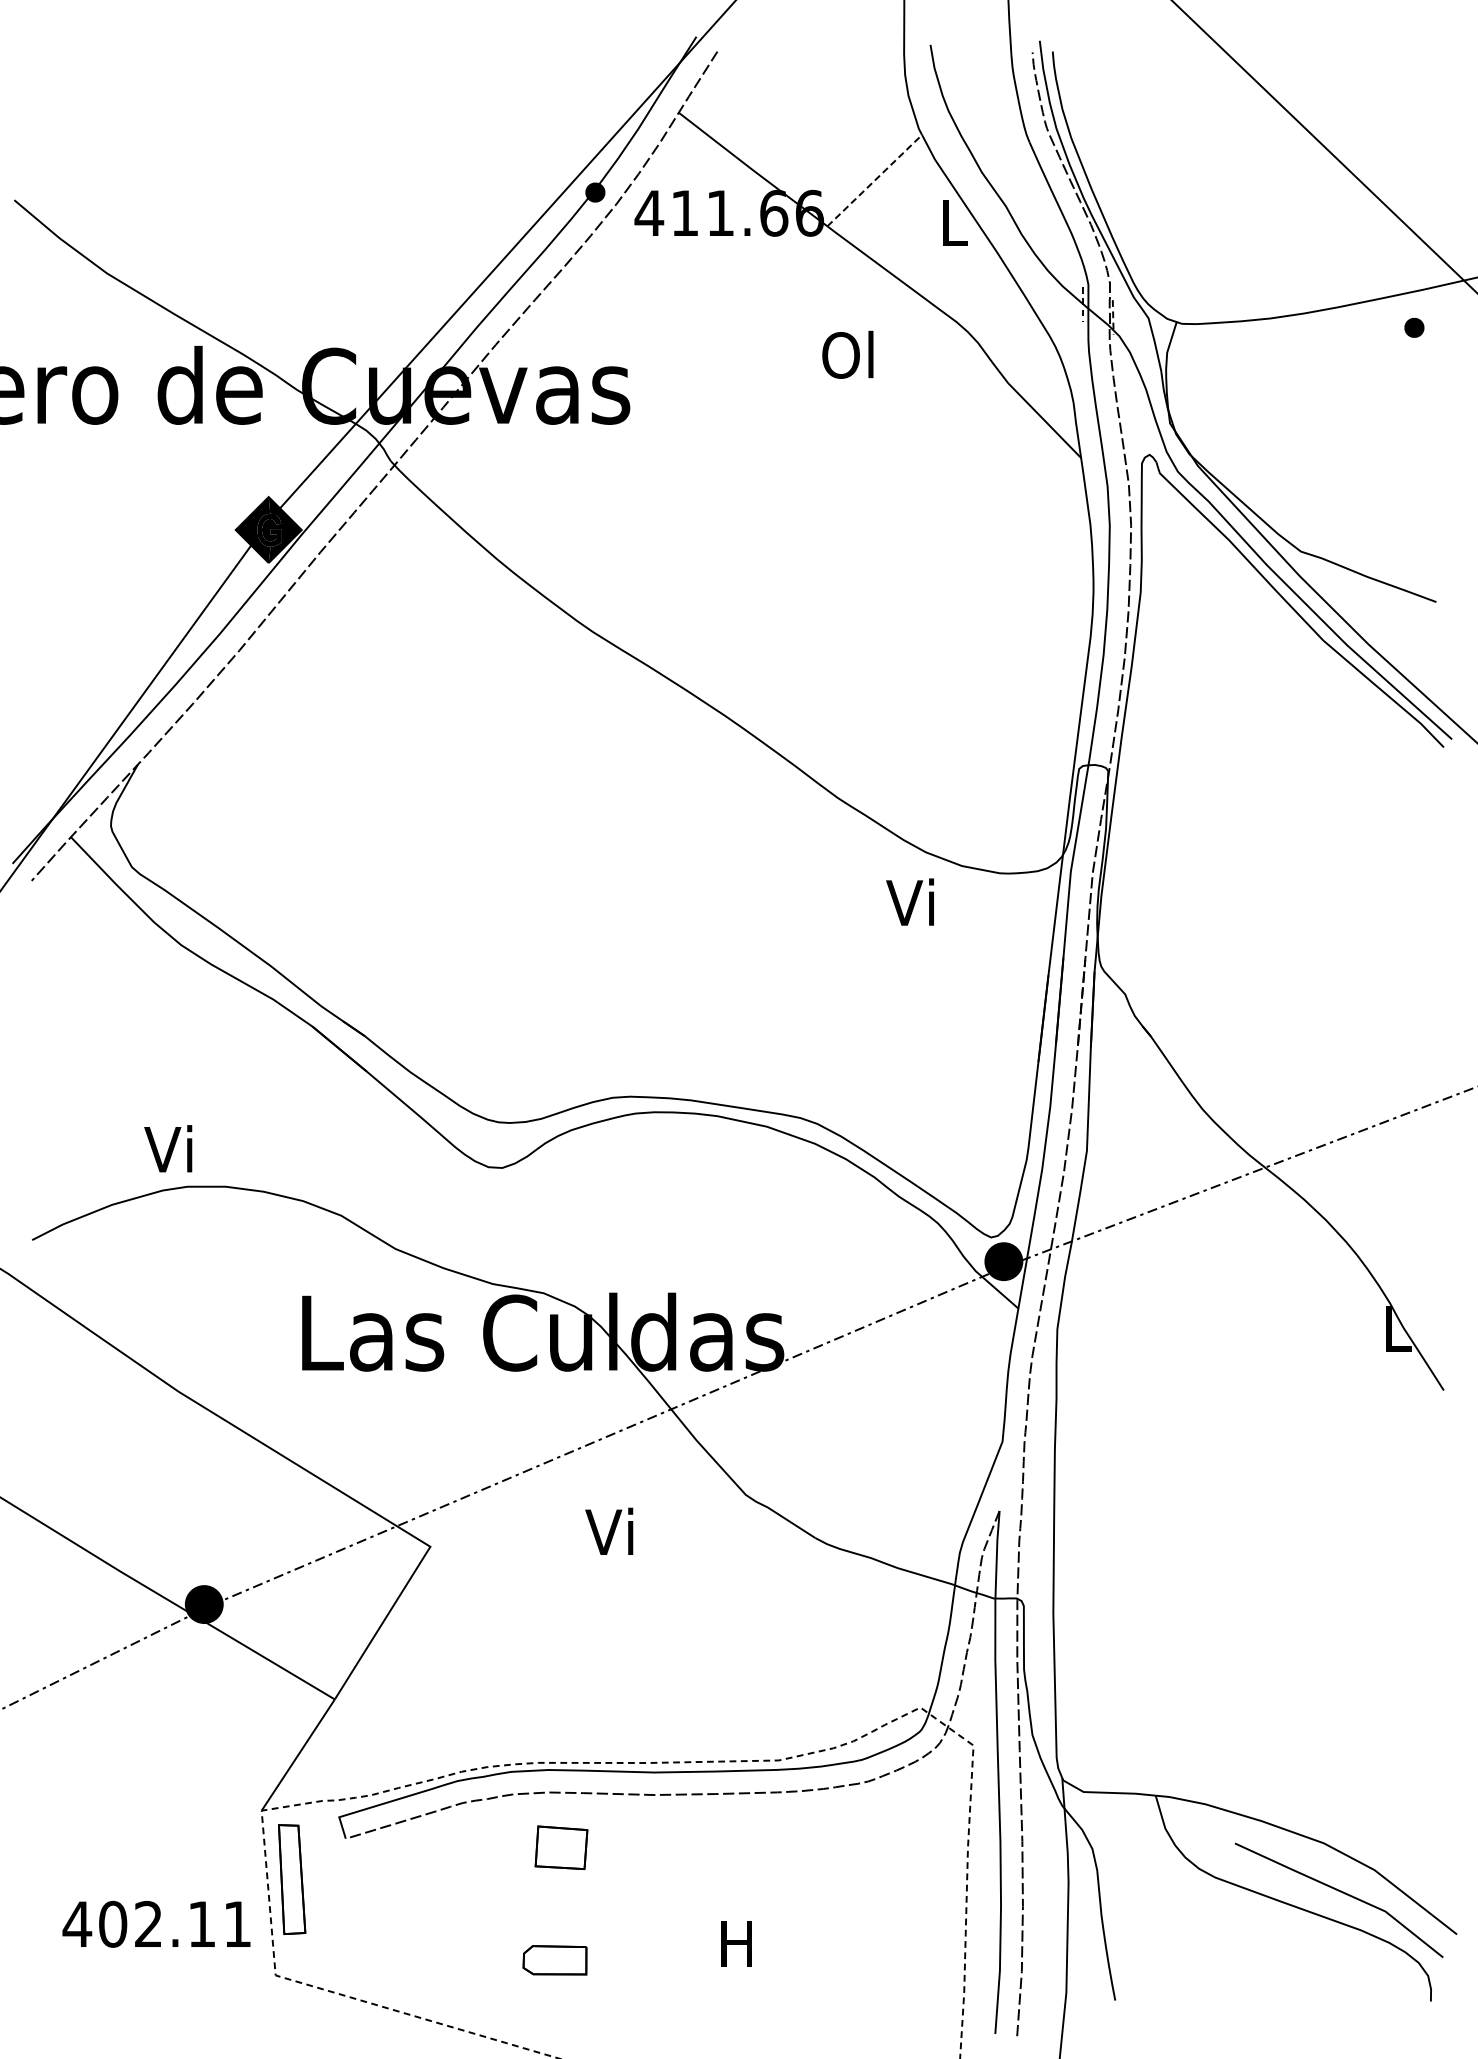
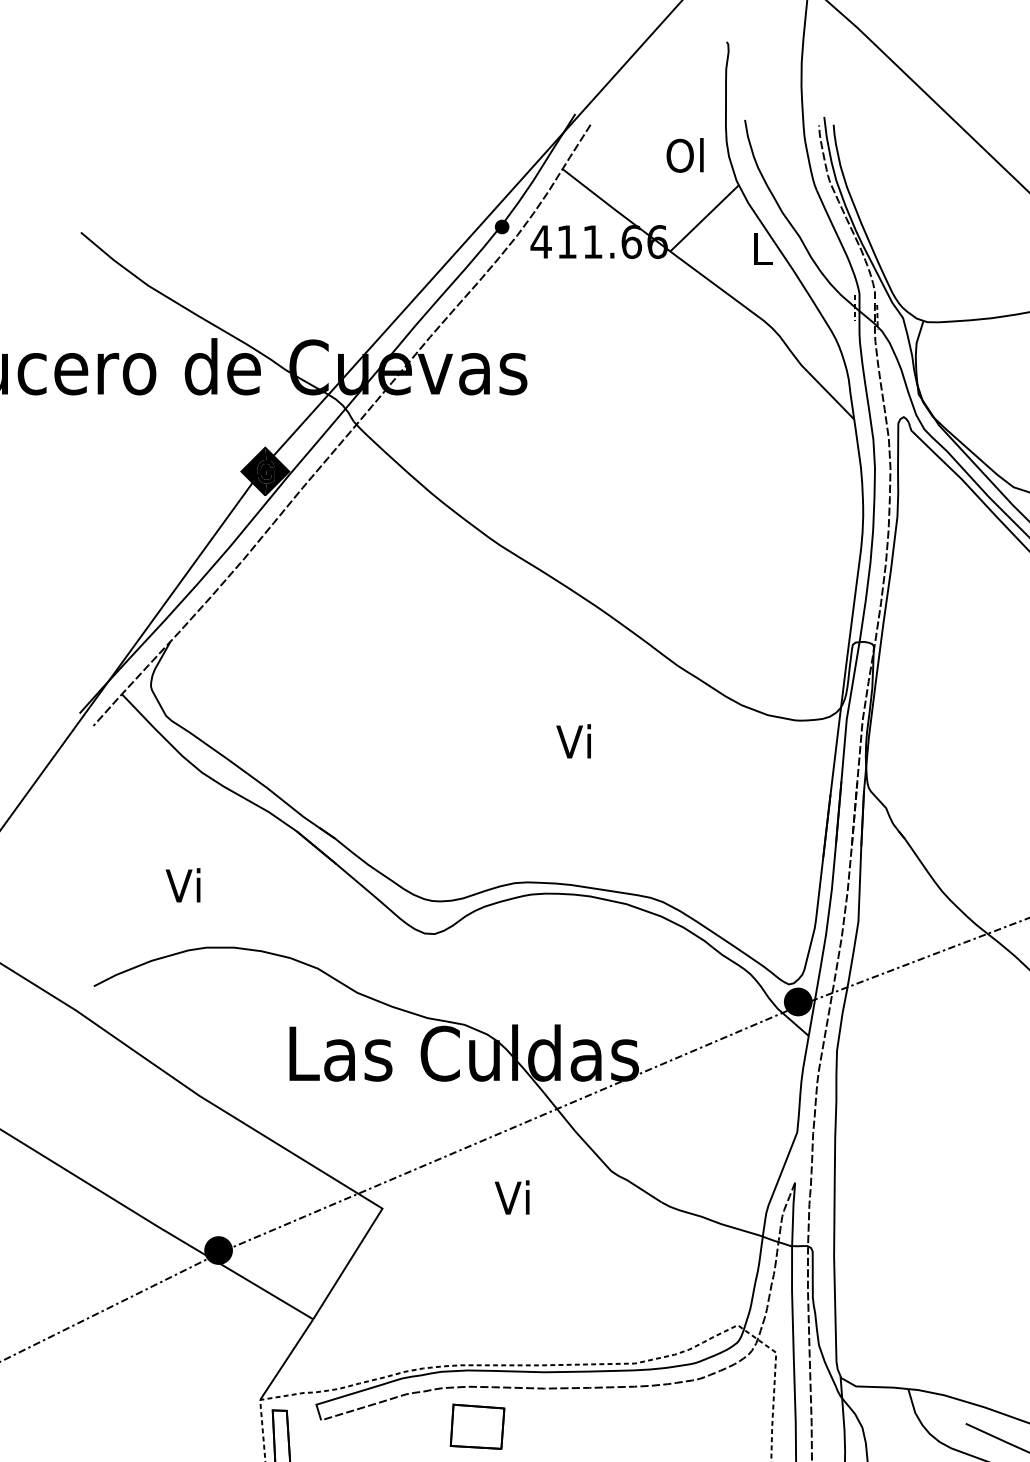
line: (874, 180) -> (704, 218), dashed -> solid
text: (847, 354) -> (684, 155), moved
text: (909, 901) -> (573, 740), moved
text: (168, 1148) -> (183, 885), moved
part: (561, 1847) -> (477, 1426), size x1.43

